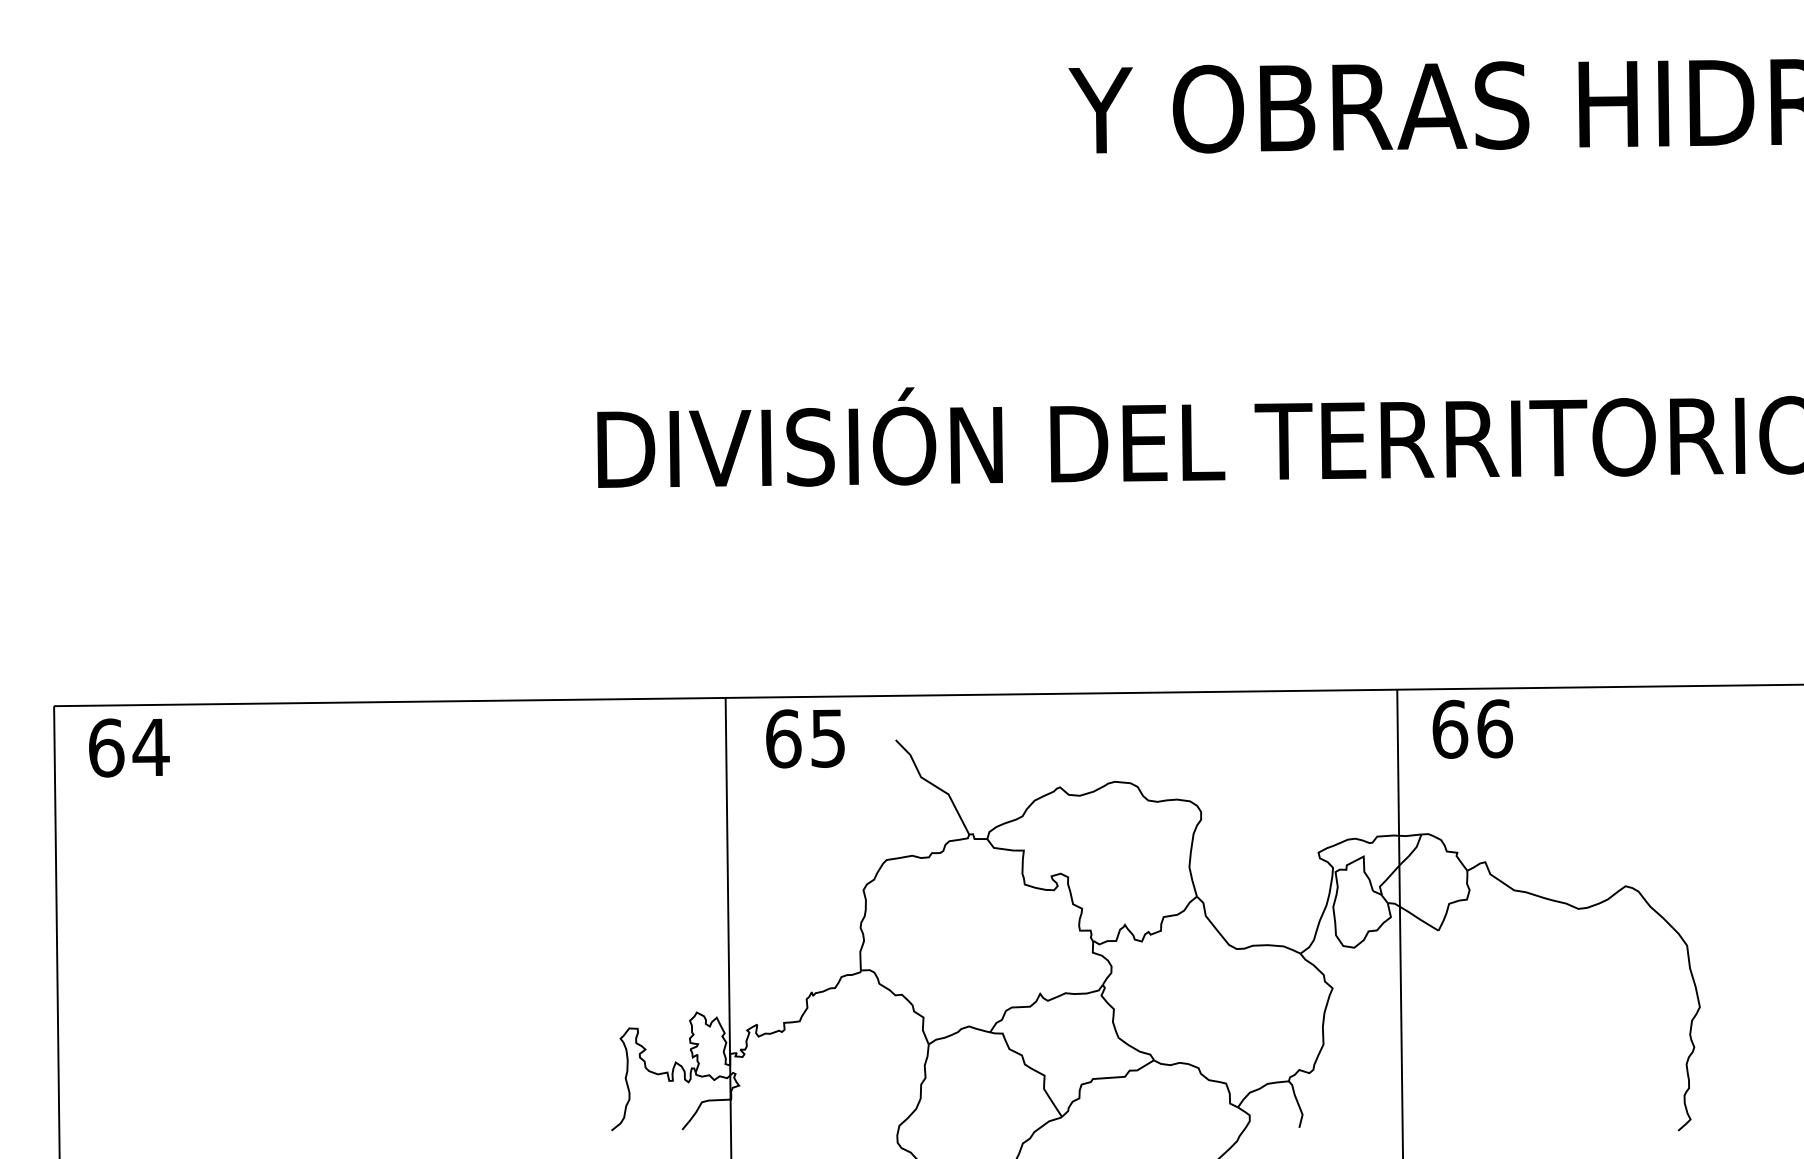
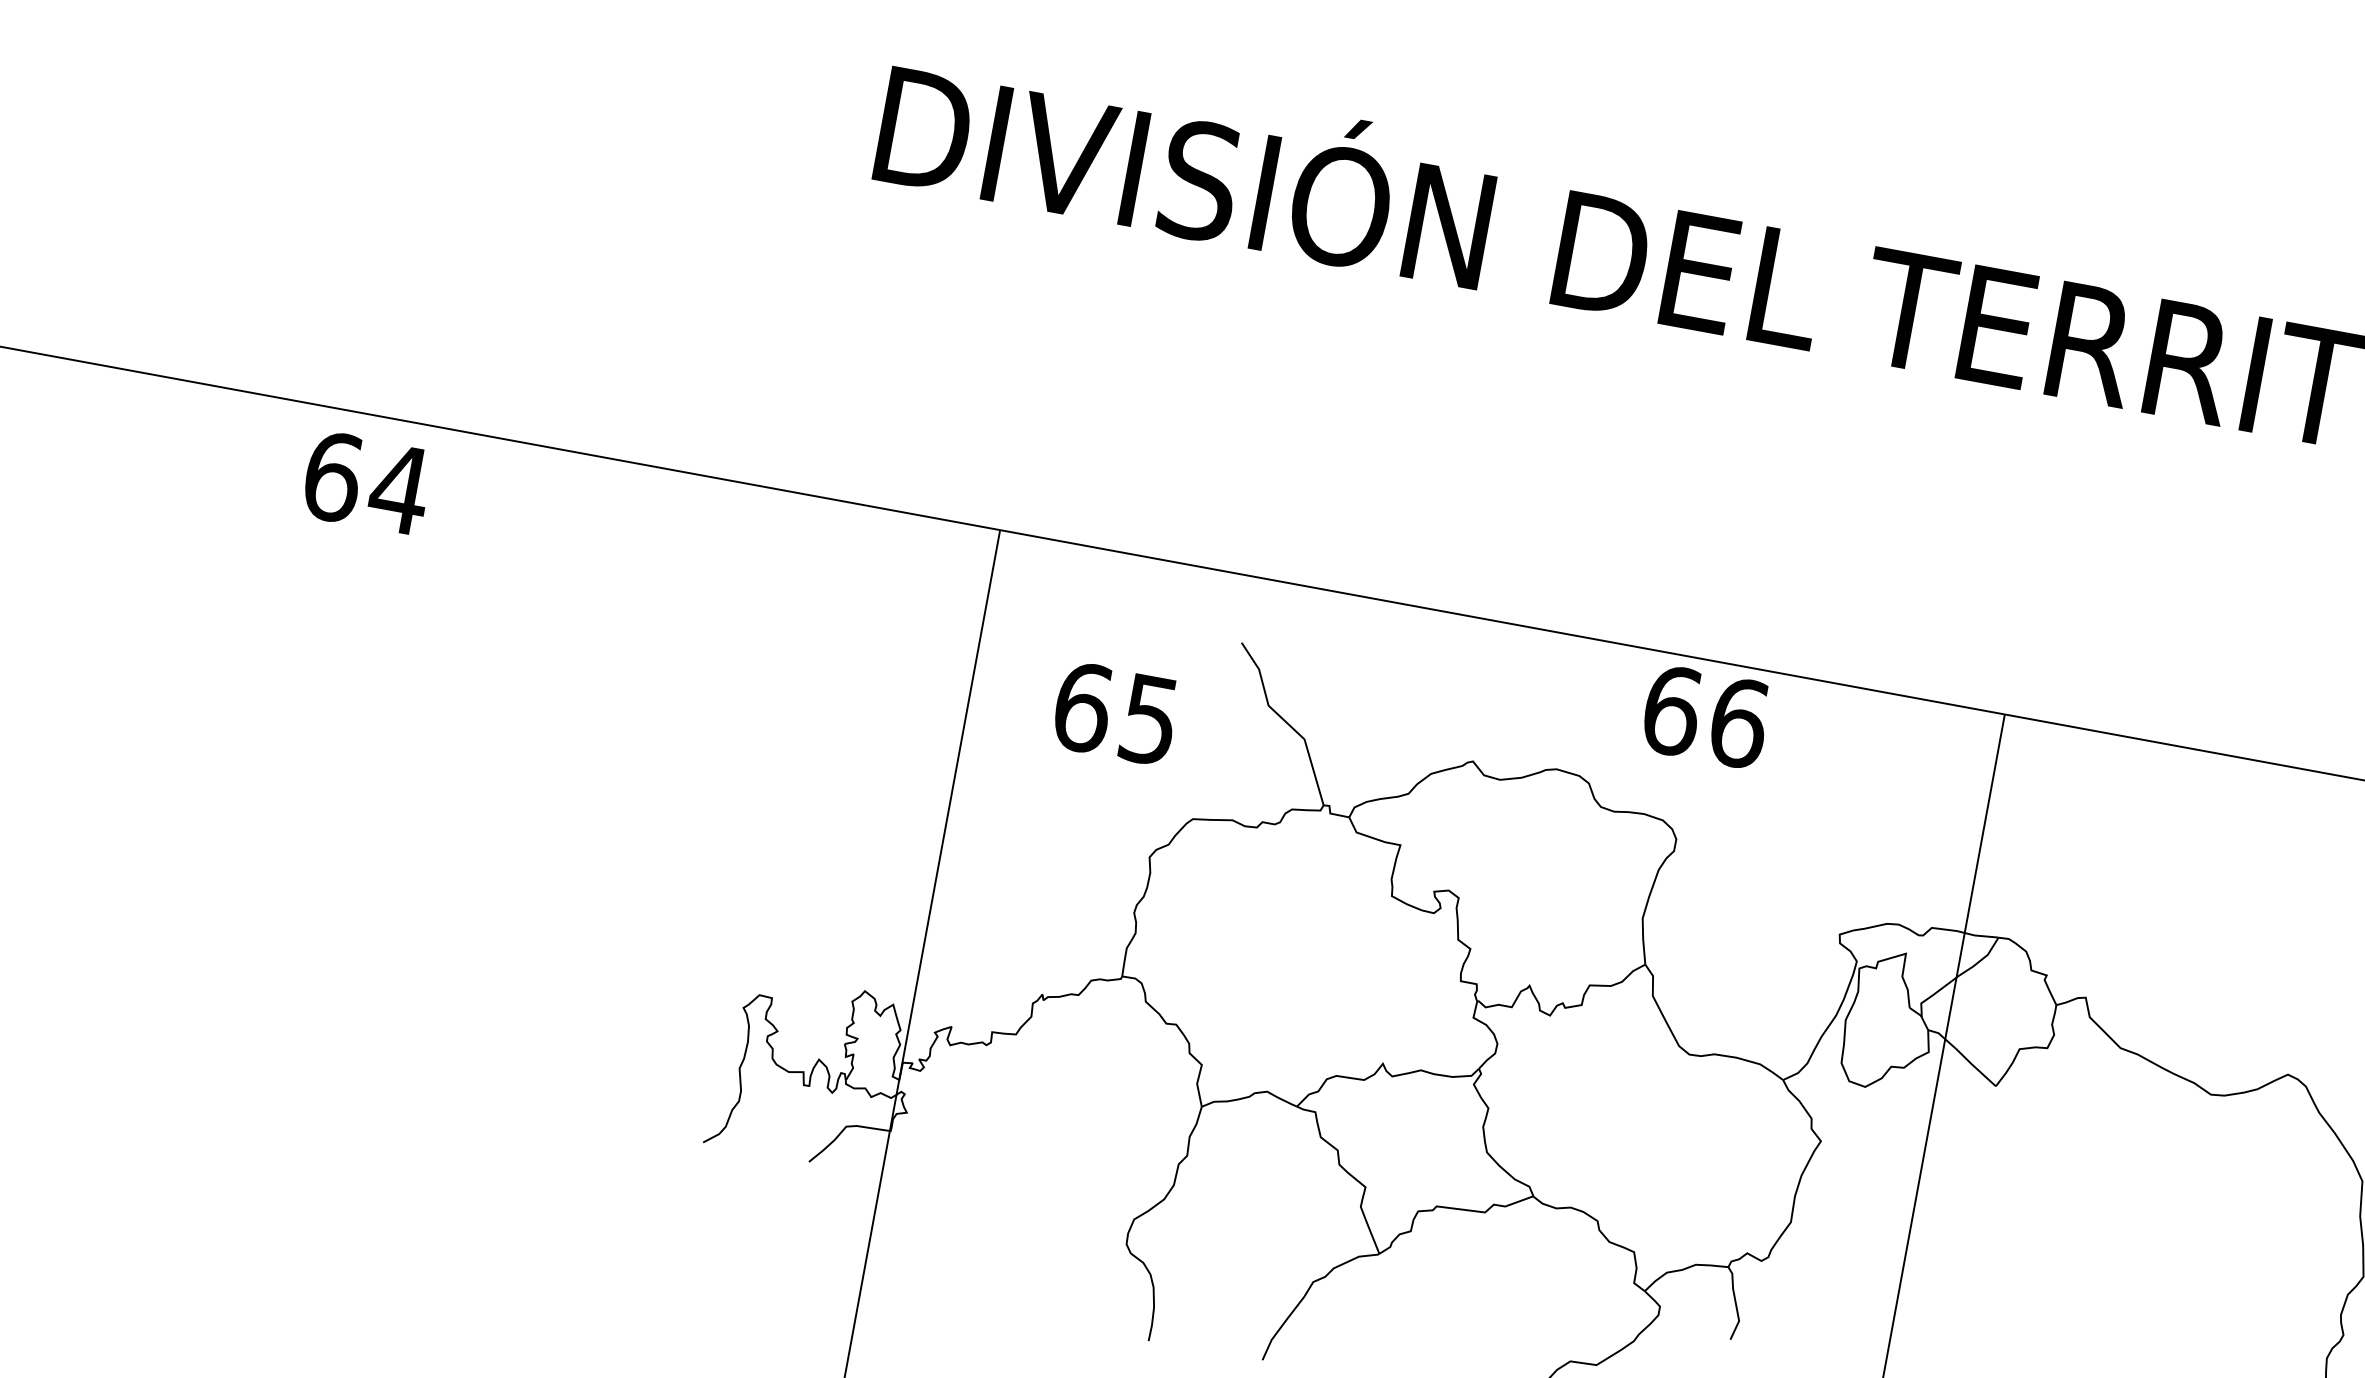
text: (1472, 728) -> (1705, 715), moved
text: (805, 738) -> (1115, 713), moved
text: (129, 747) -> (367, 482), moved

